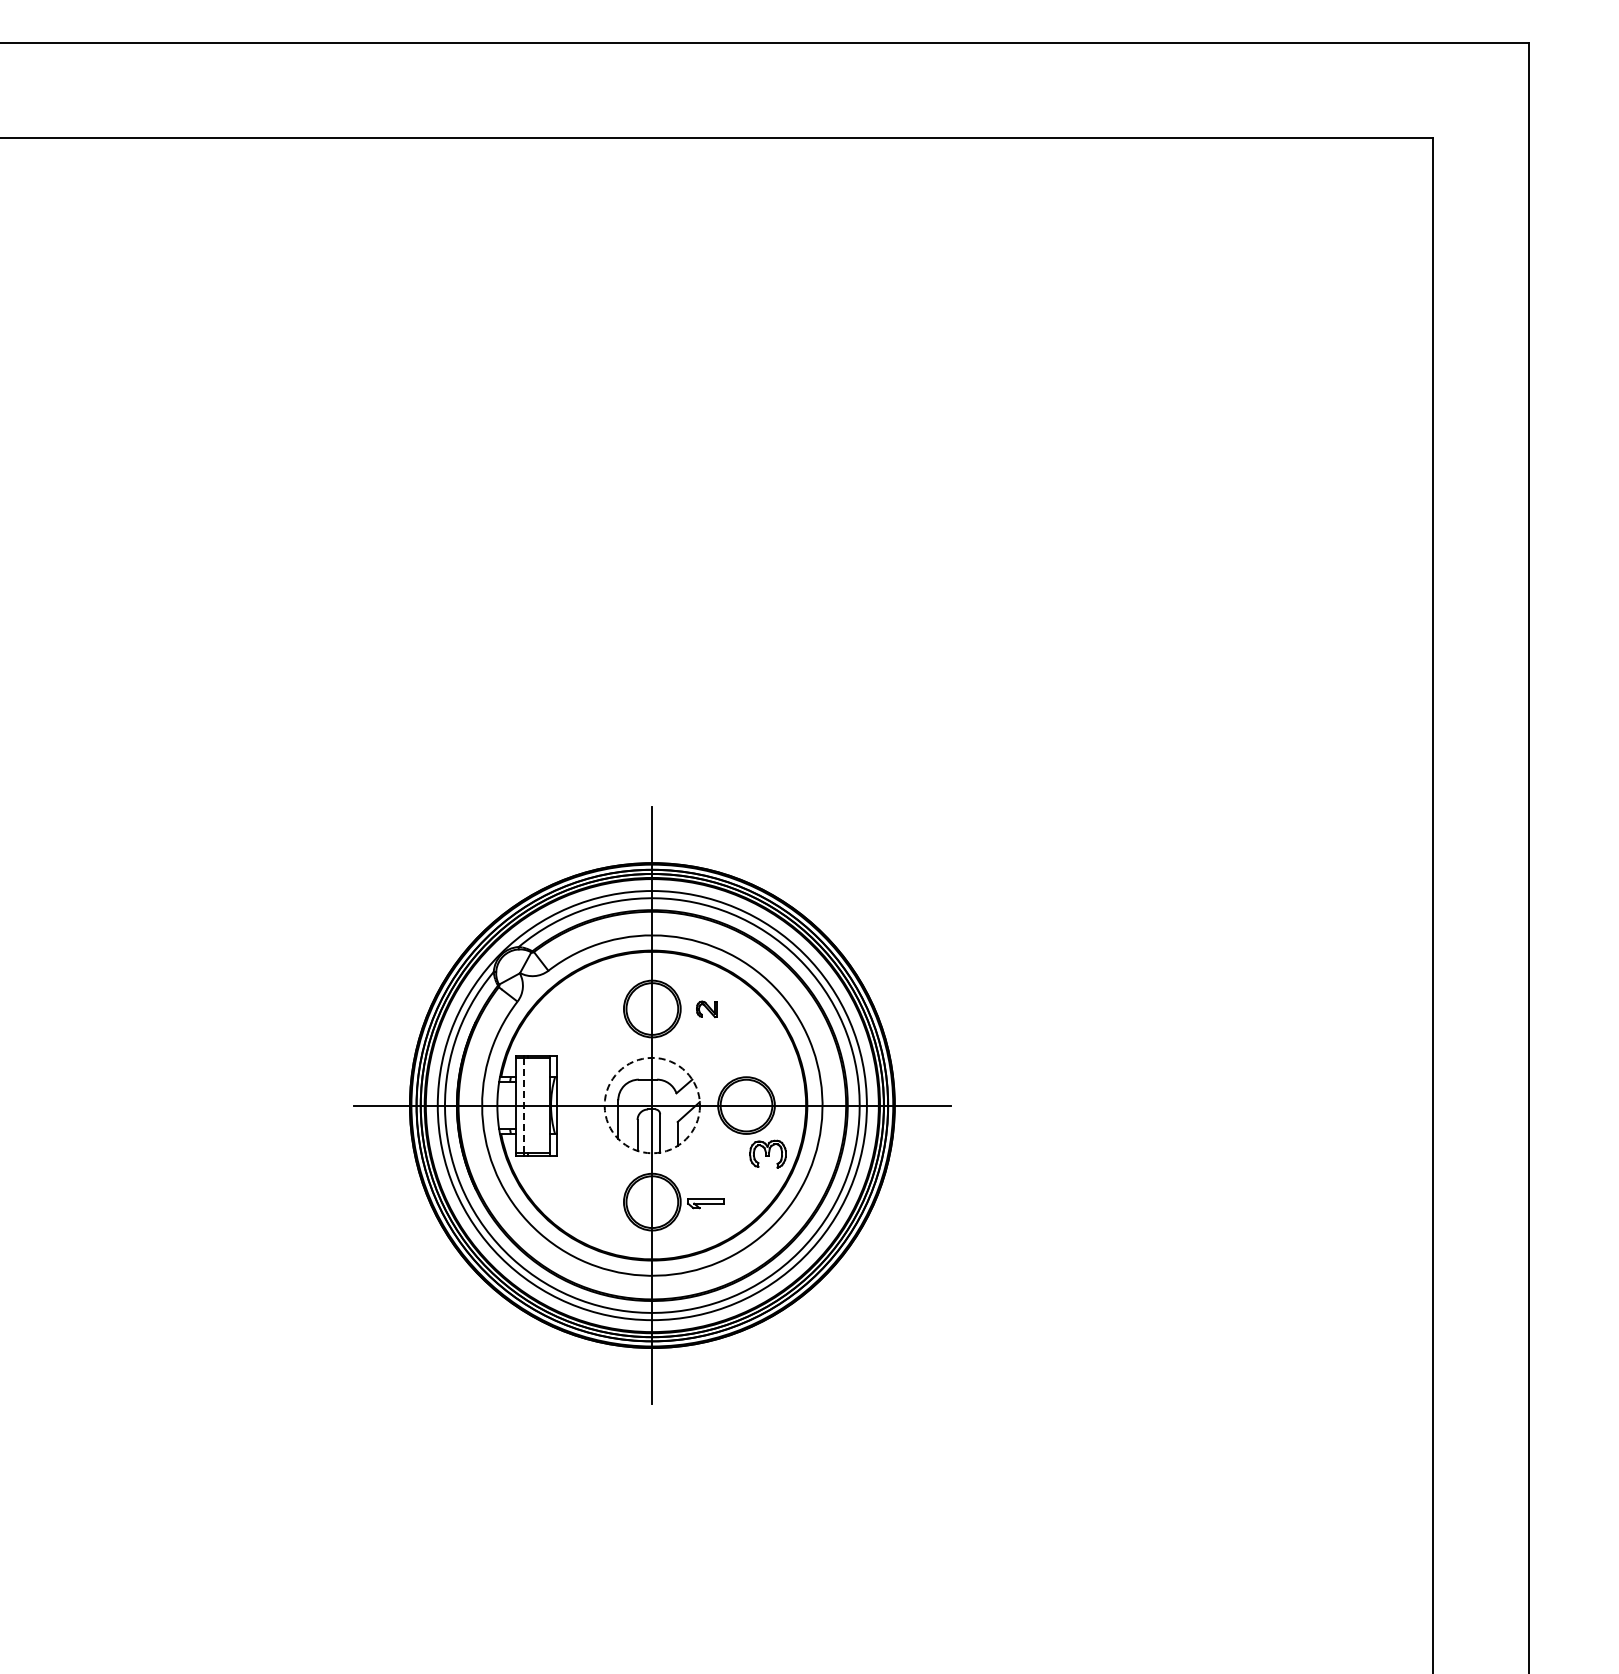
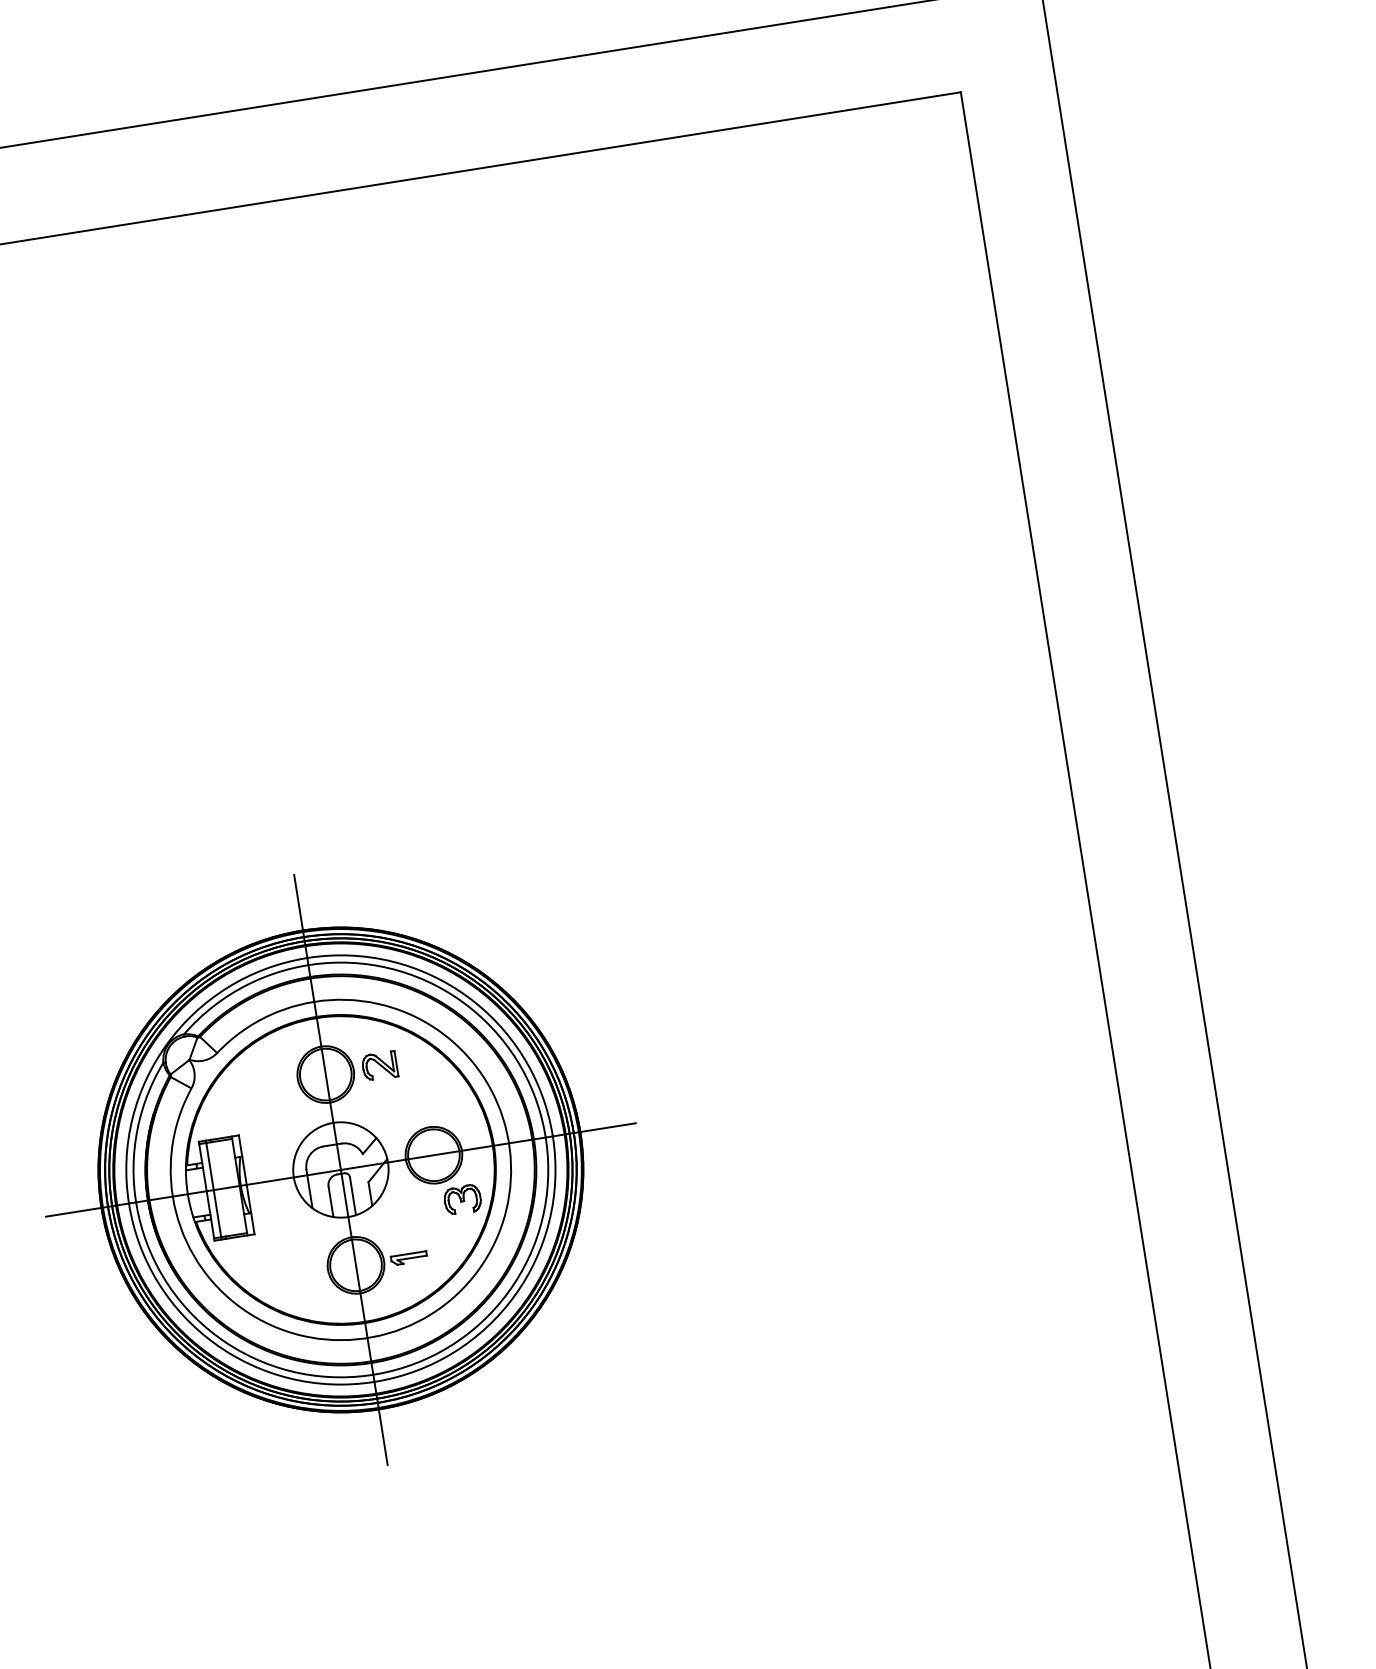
part: (706, 1009) -> (379, 1066), size x1.67
line: (523, 1105) -> (213, 1190), dashed -> solid
circle: (652, 1105) -> (341, 1169), dashed -> solid

